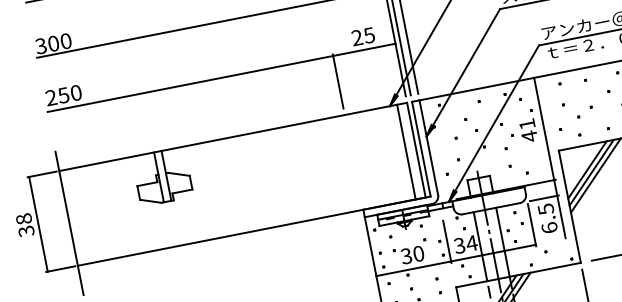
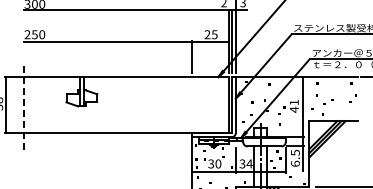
line: (405, 151) -> (222, 104), removed
line: (68, 222) -> (23, 107), solid -> dashed

